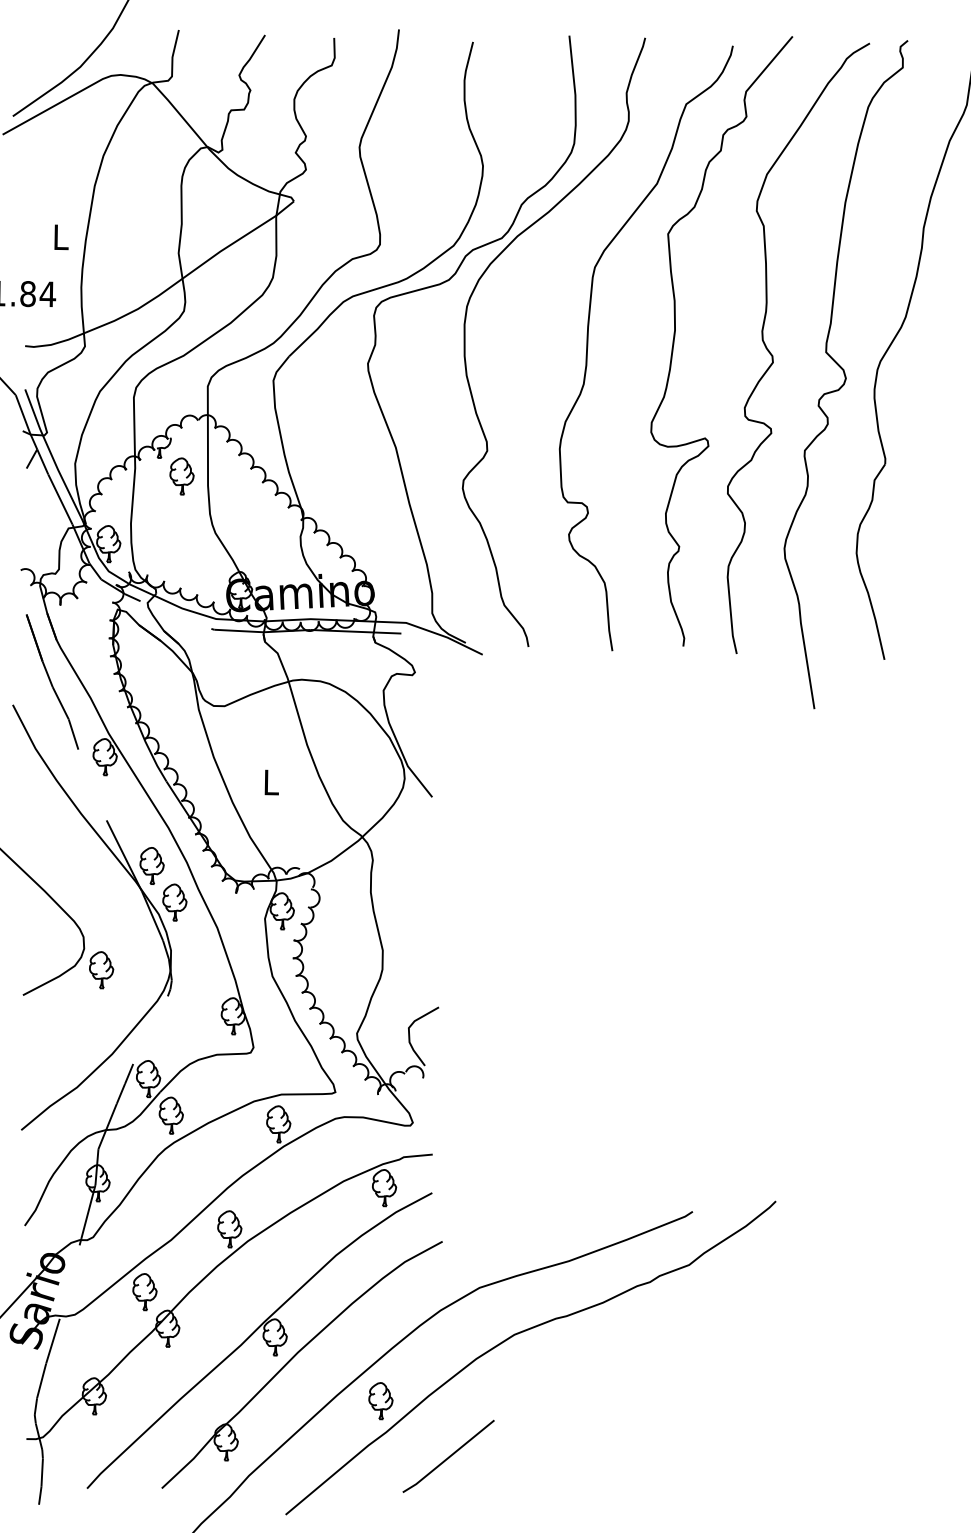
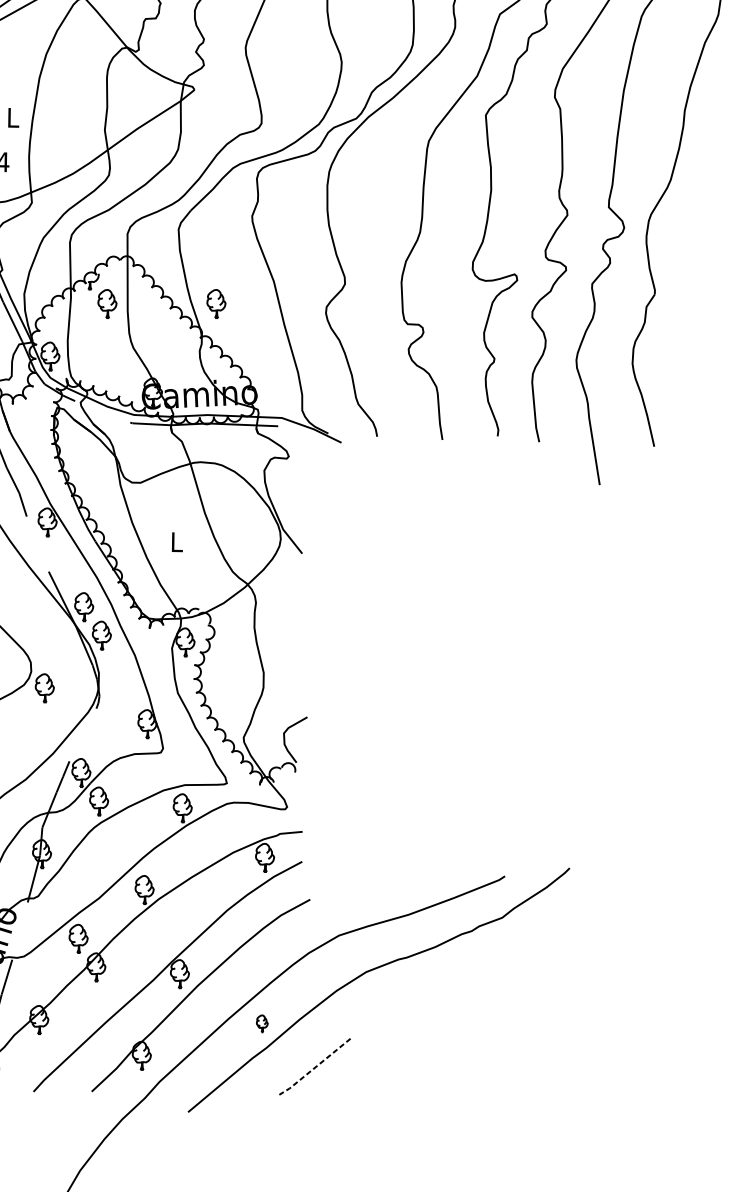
part: (321, 476) -> (216, 304), added
part: (380, 1401) -> (261, 1024), size x0.6
line: (448, 1457) -> (314, 1067), solid -> dashed

